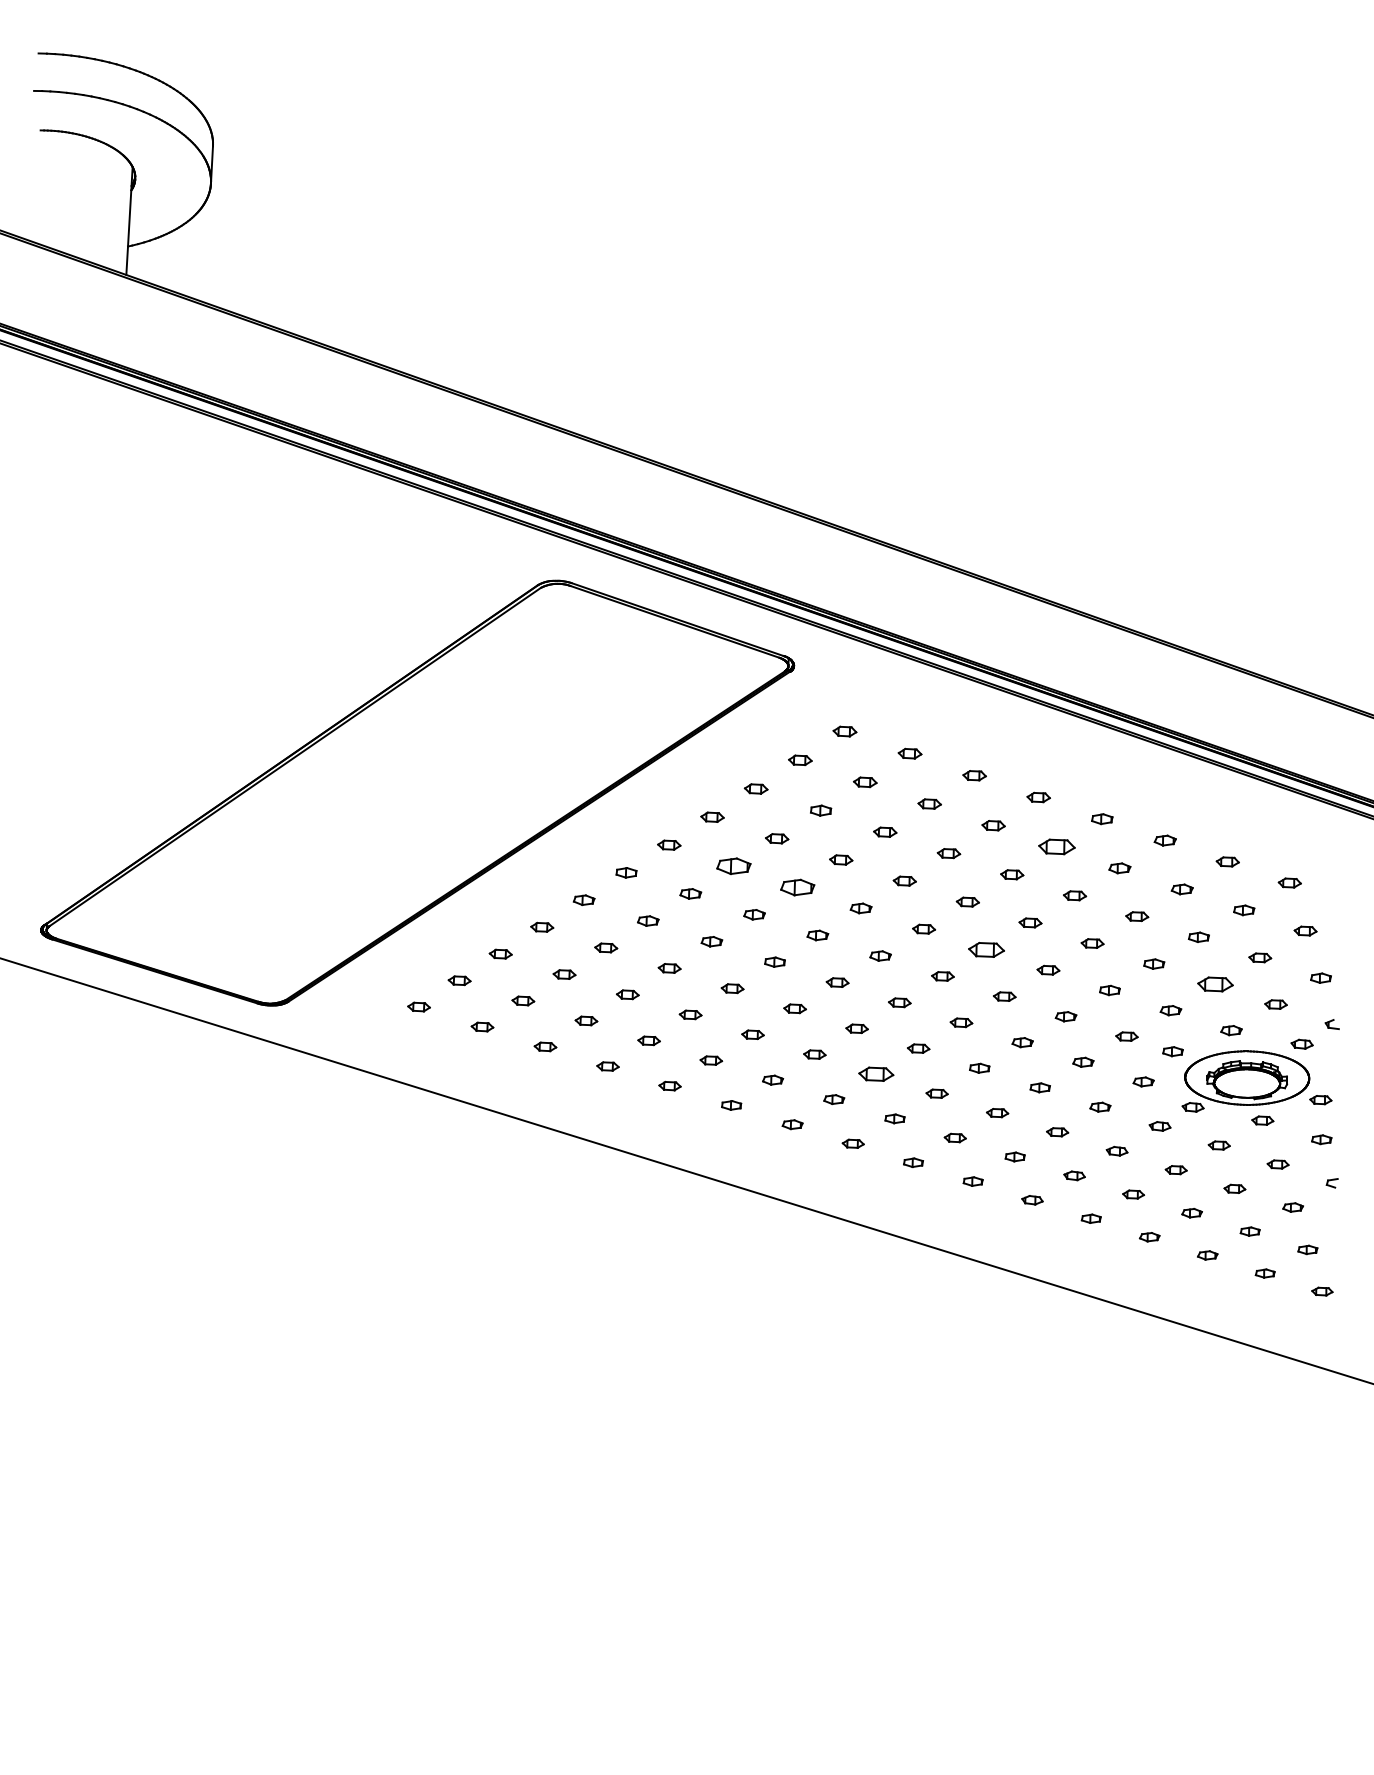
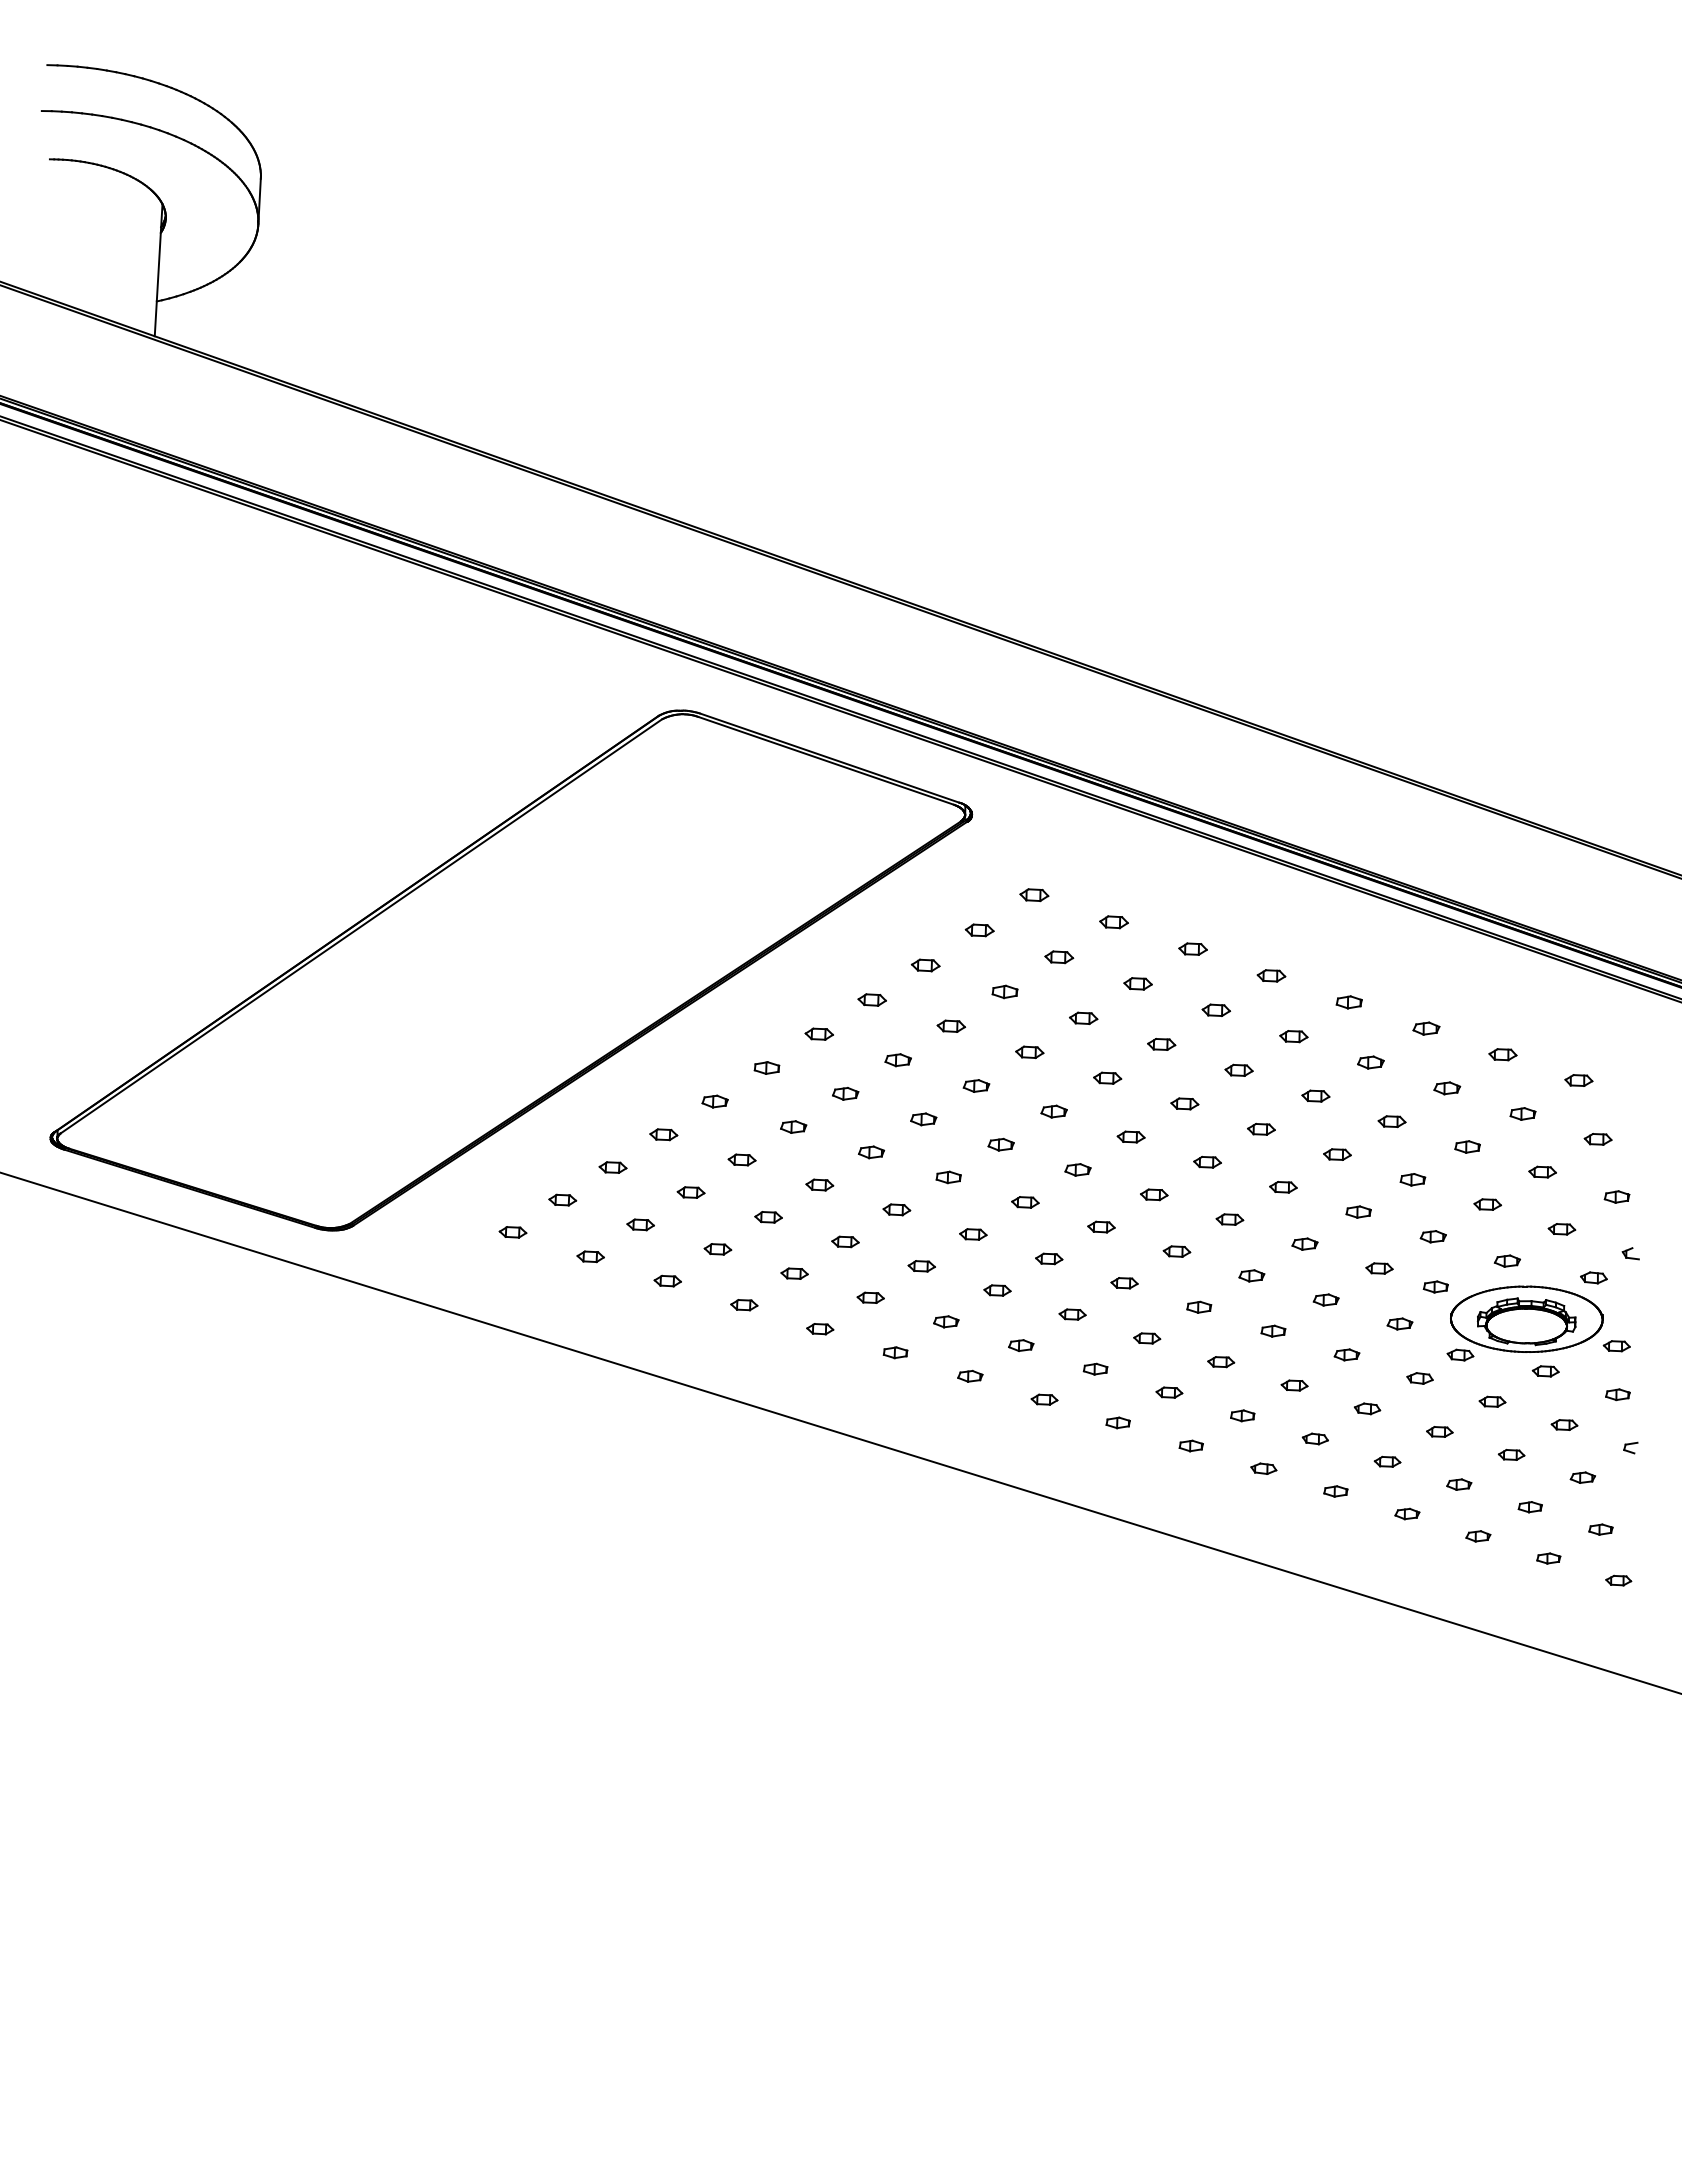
part: (1056, 847) -> (1293, 1036), size x0.62
part: (733, 866) -> (897, 1060), size x0.62
part: (797, 887) -> (976, 1085), size x0.62
part: (986, 949) -> (1207, 1161), size x0.62
part: (1215, 984) -> (1487, 1204), size x0.62
part: (876, 1074) -> (1072, 1314), size x0.62

